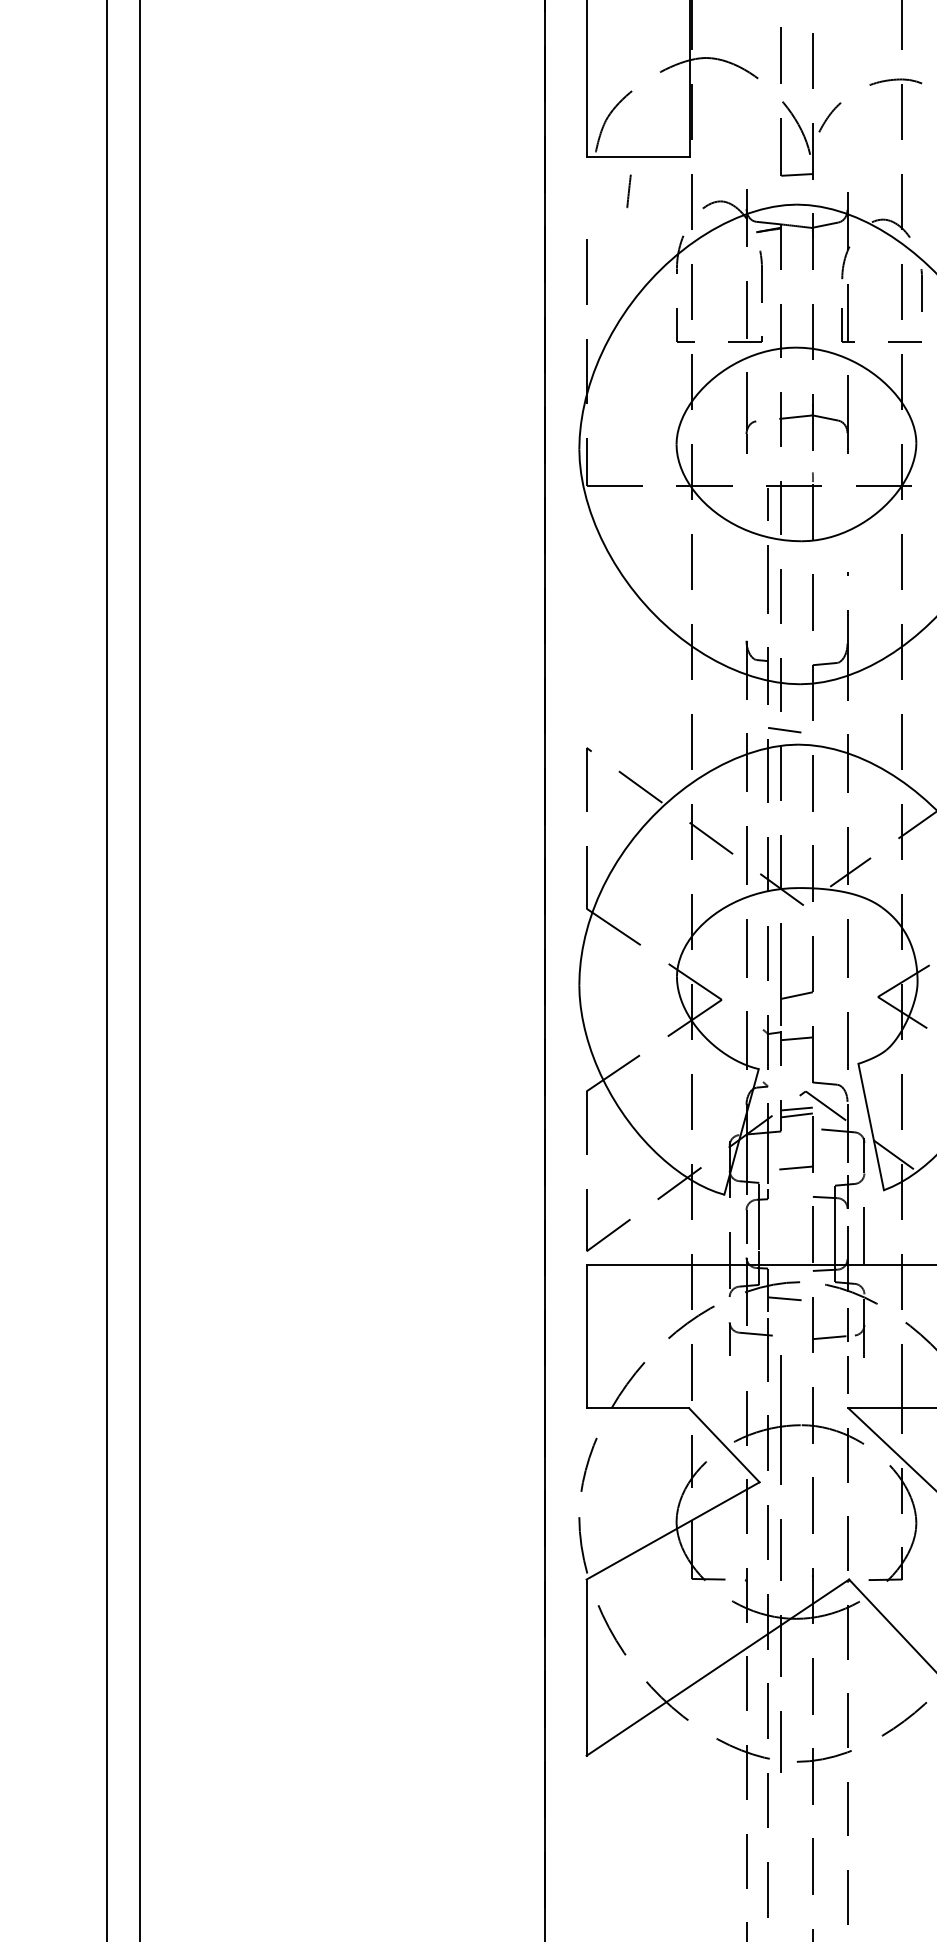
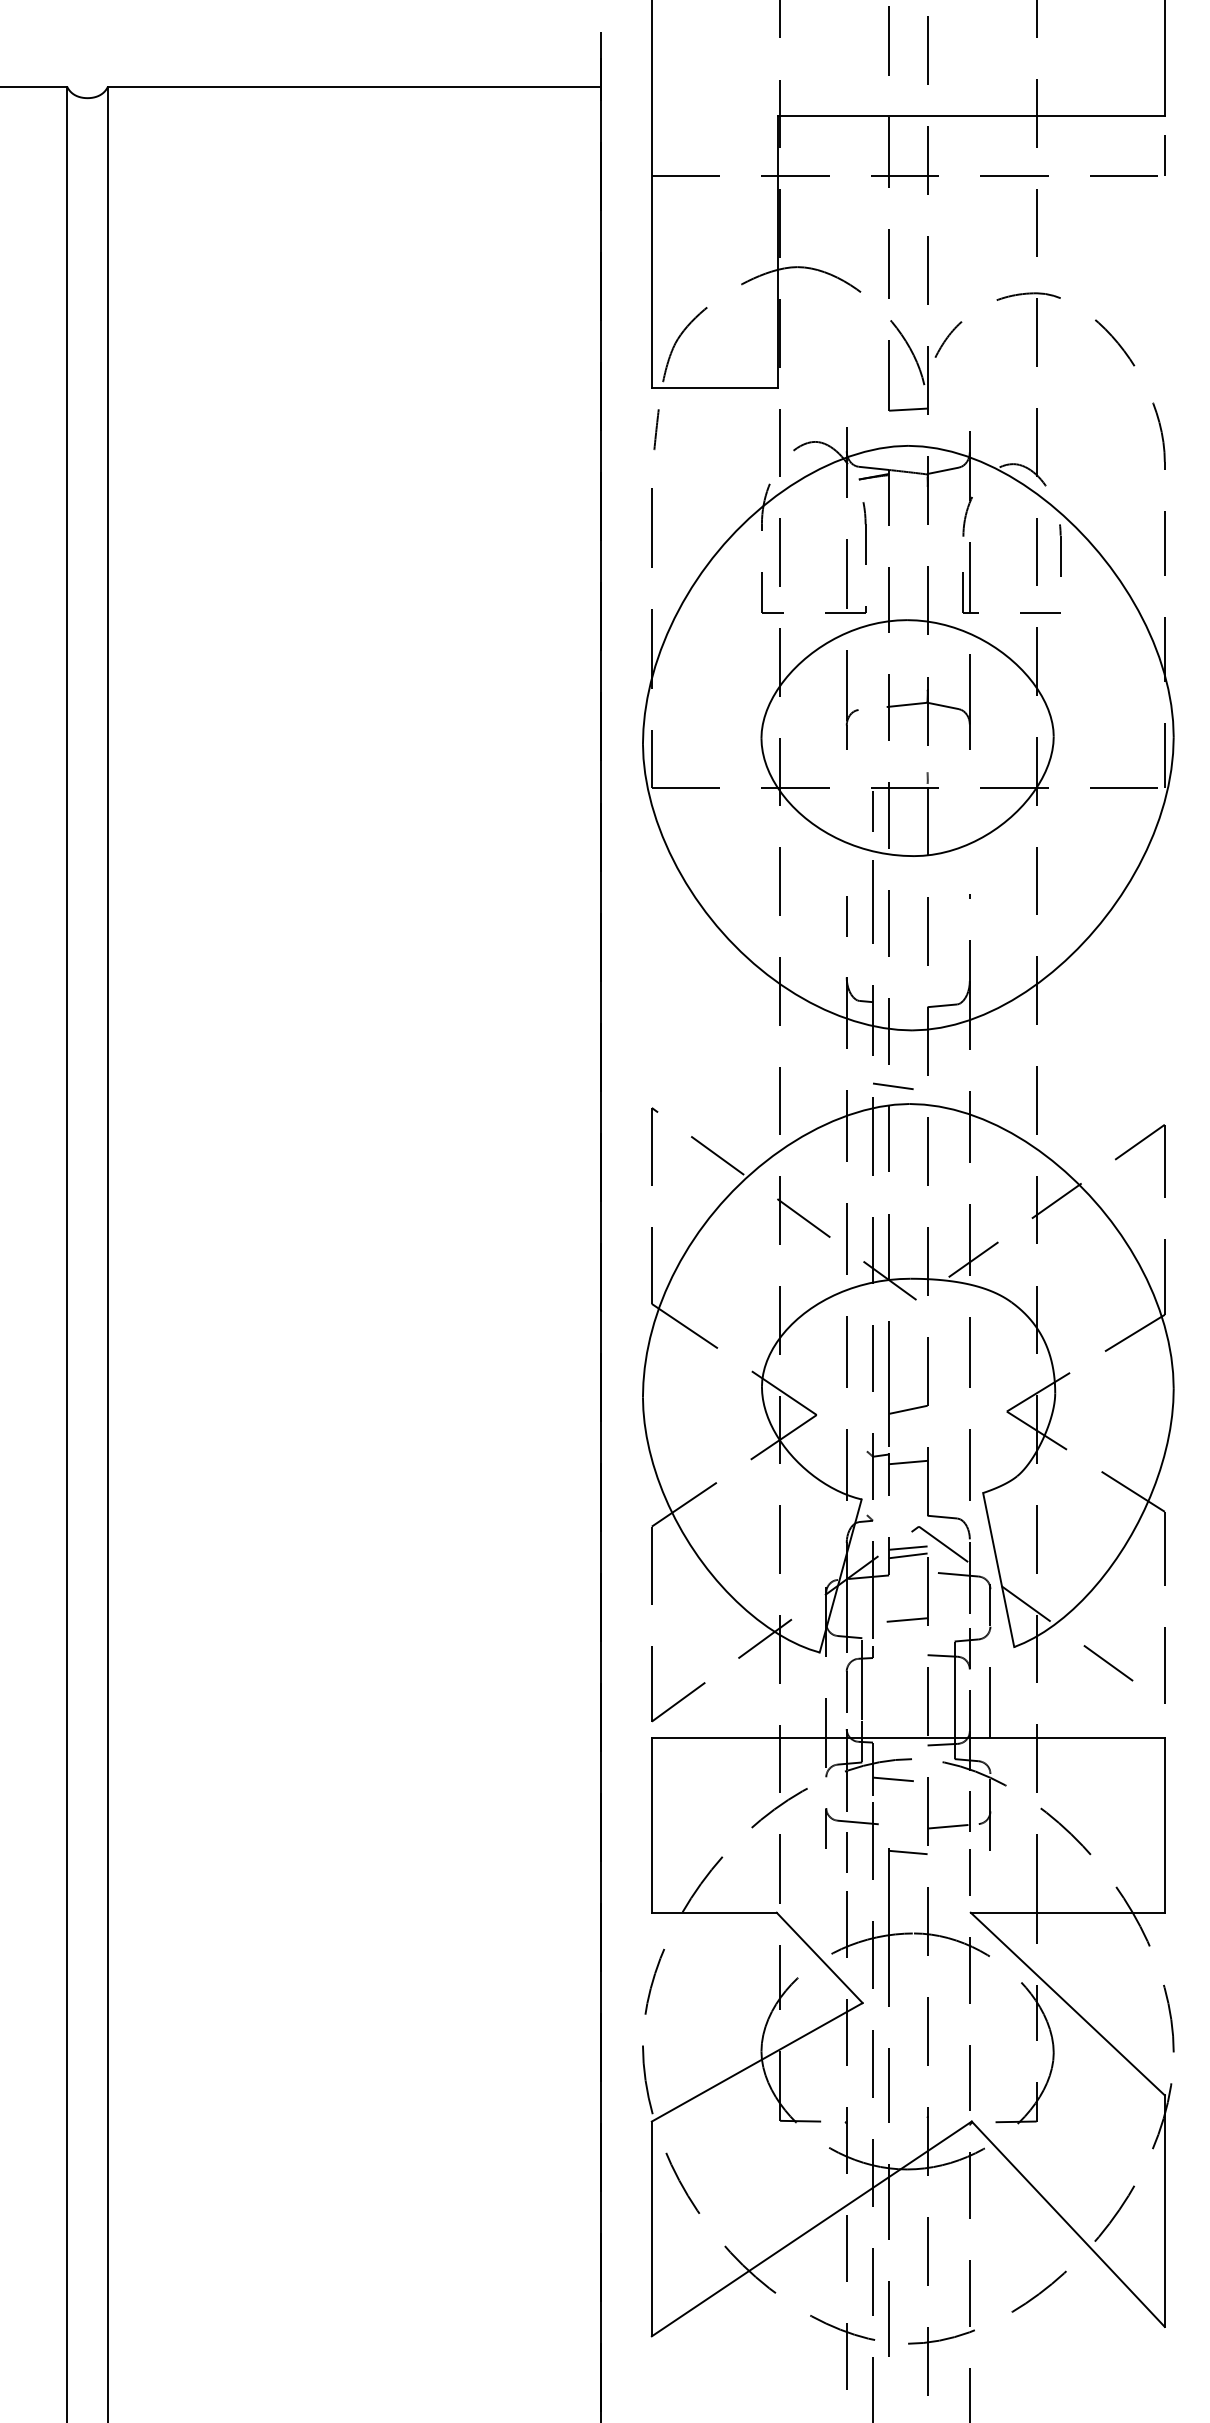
line: (628, 191) -> (656, 429), moved
line: (746, 590) -> (846, 916), added
line: (746, 1358) -> (846, 1852), added
line: (797, 1358) -> (908, 1852), added

